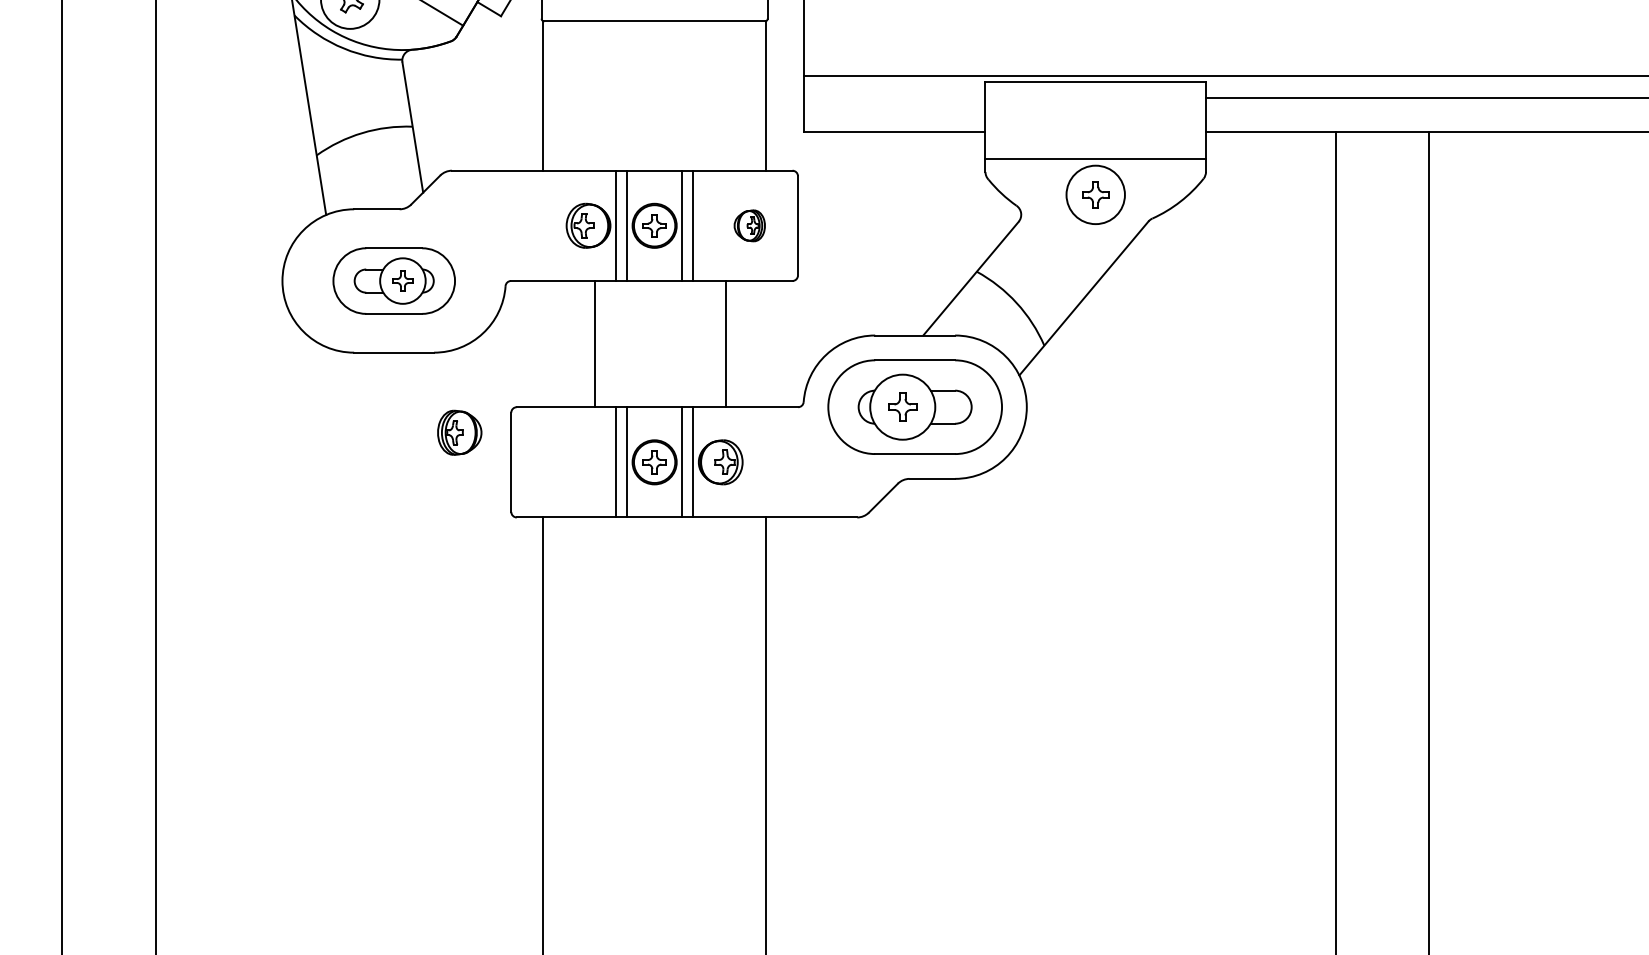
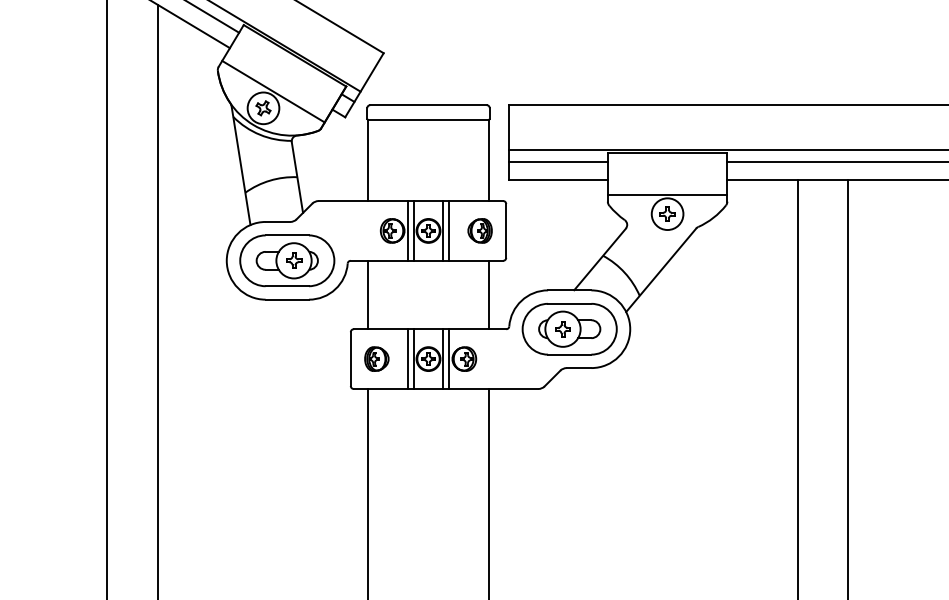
line: (894, 97) -> (558, 161), added
part: (748, 225) -> (479, 230), size x1.43
part: (394, 280) -> (287, 260), size x1.43
line: (593, 343) -> (367, 294), moved
line: (726, 343) -> (489, 294), moved
part: (459, 431) -> (376, 358), moved

